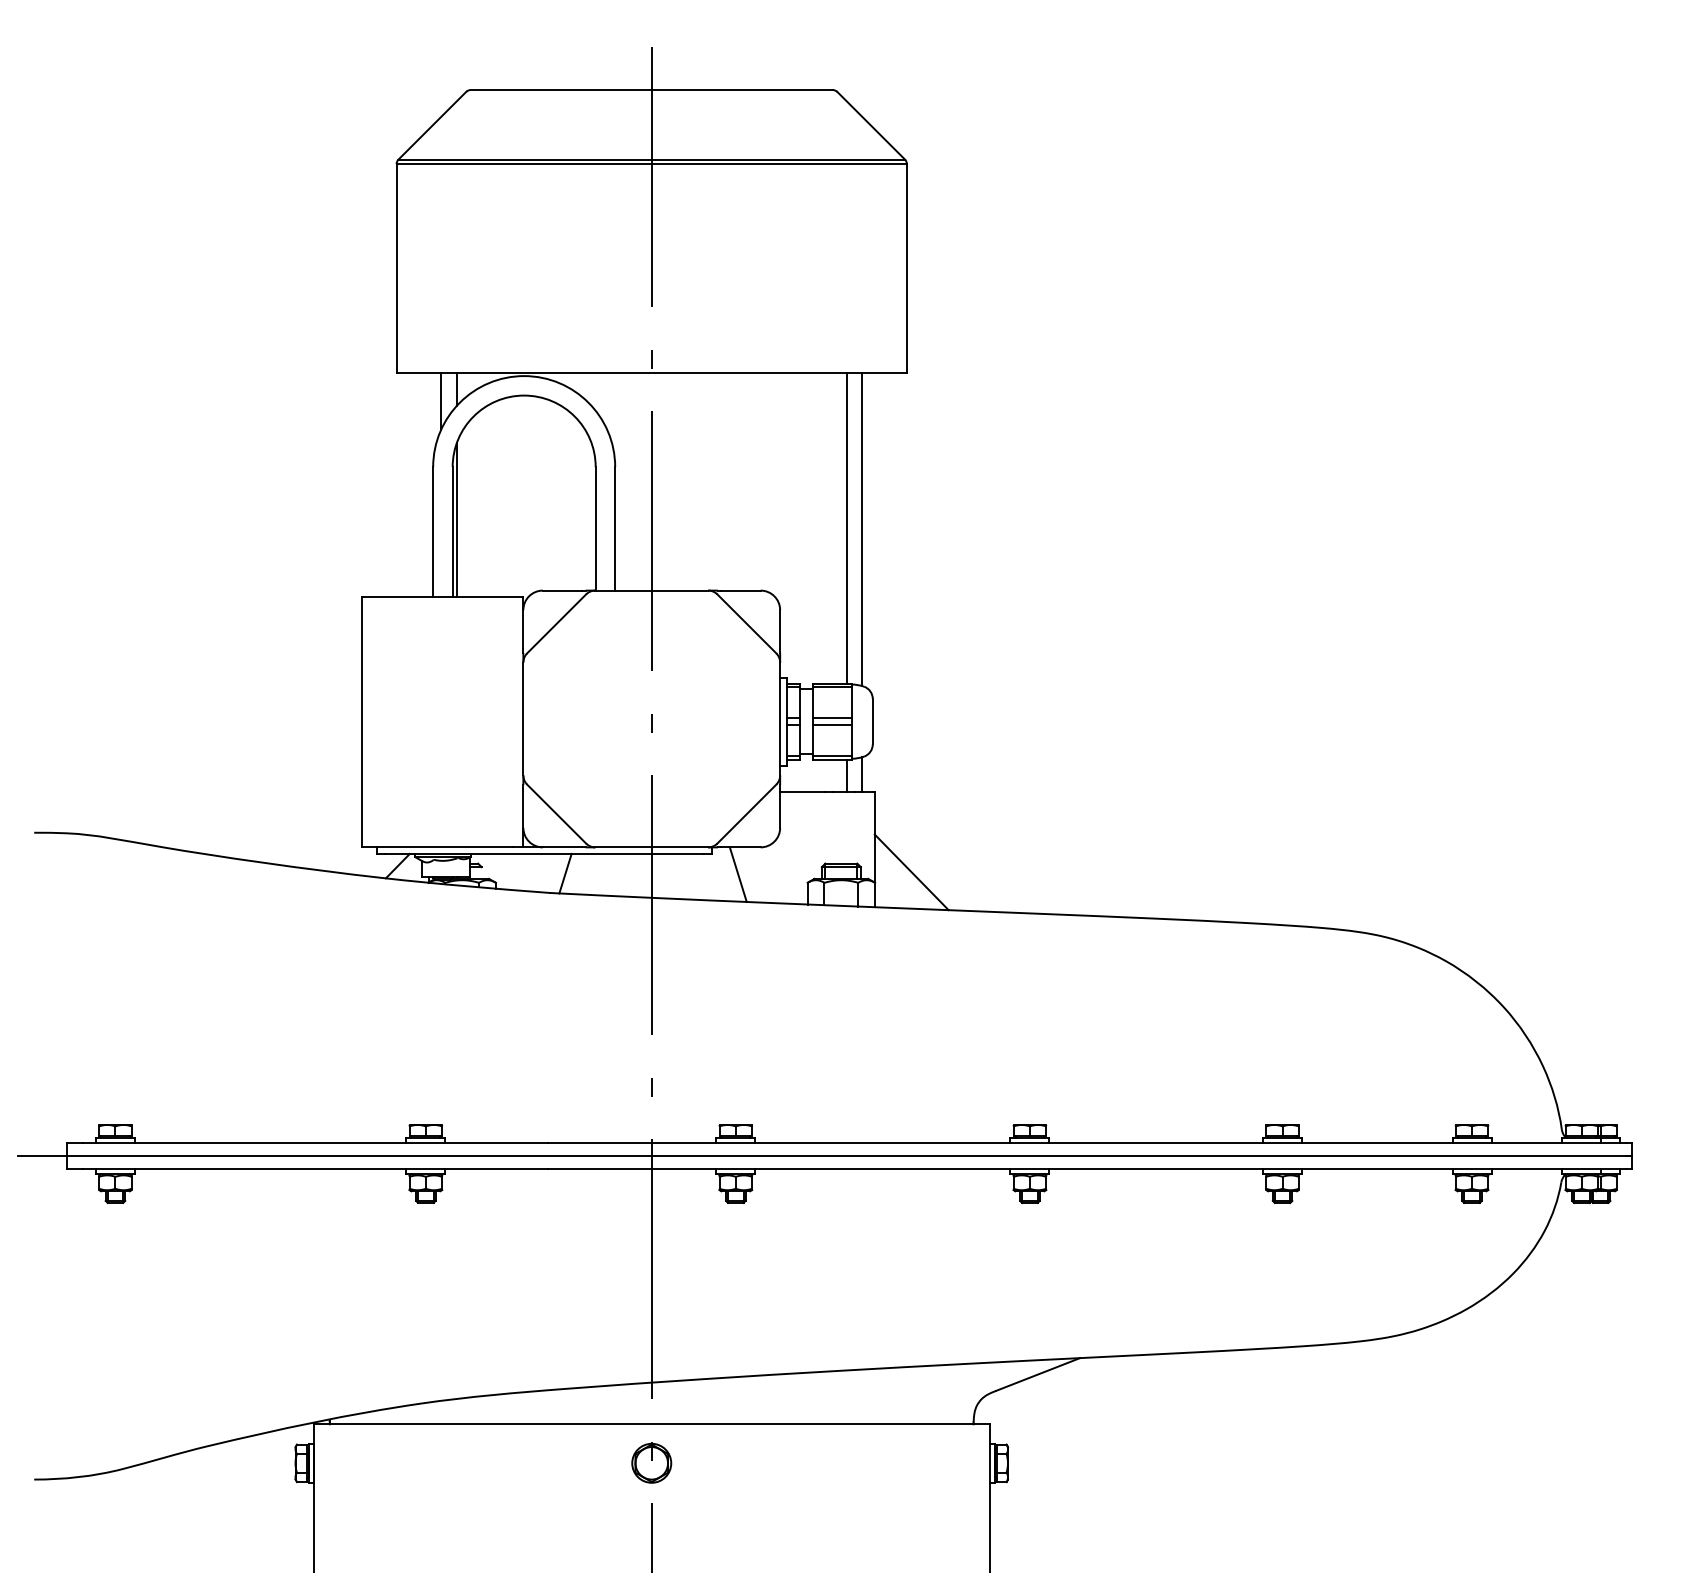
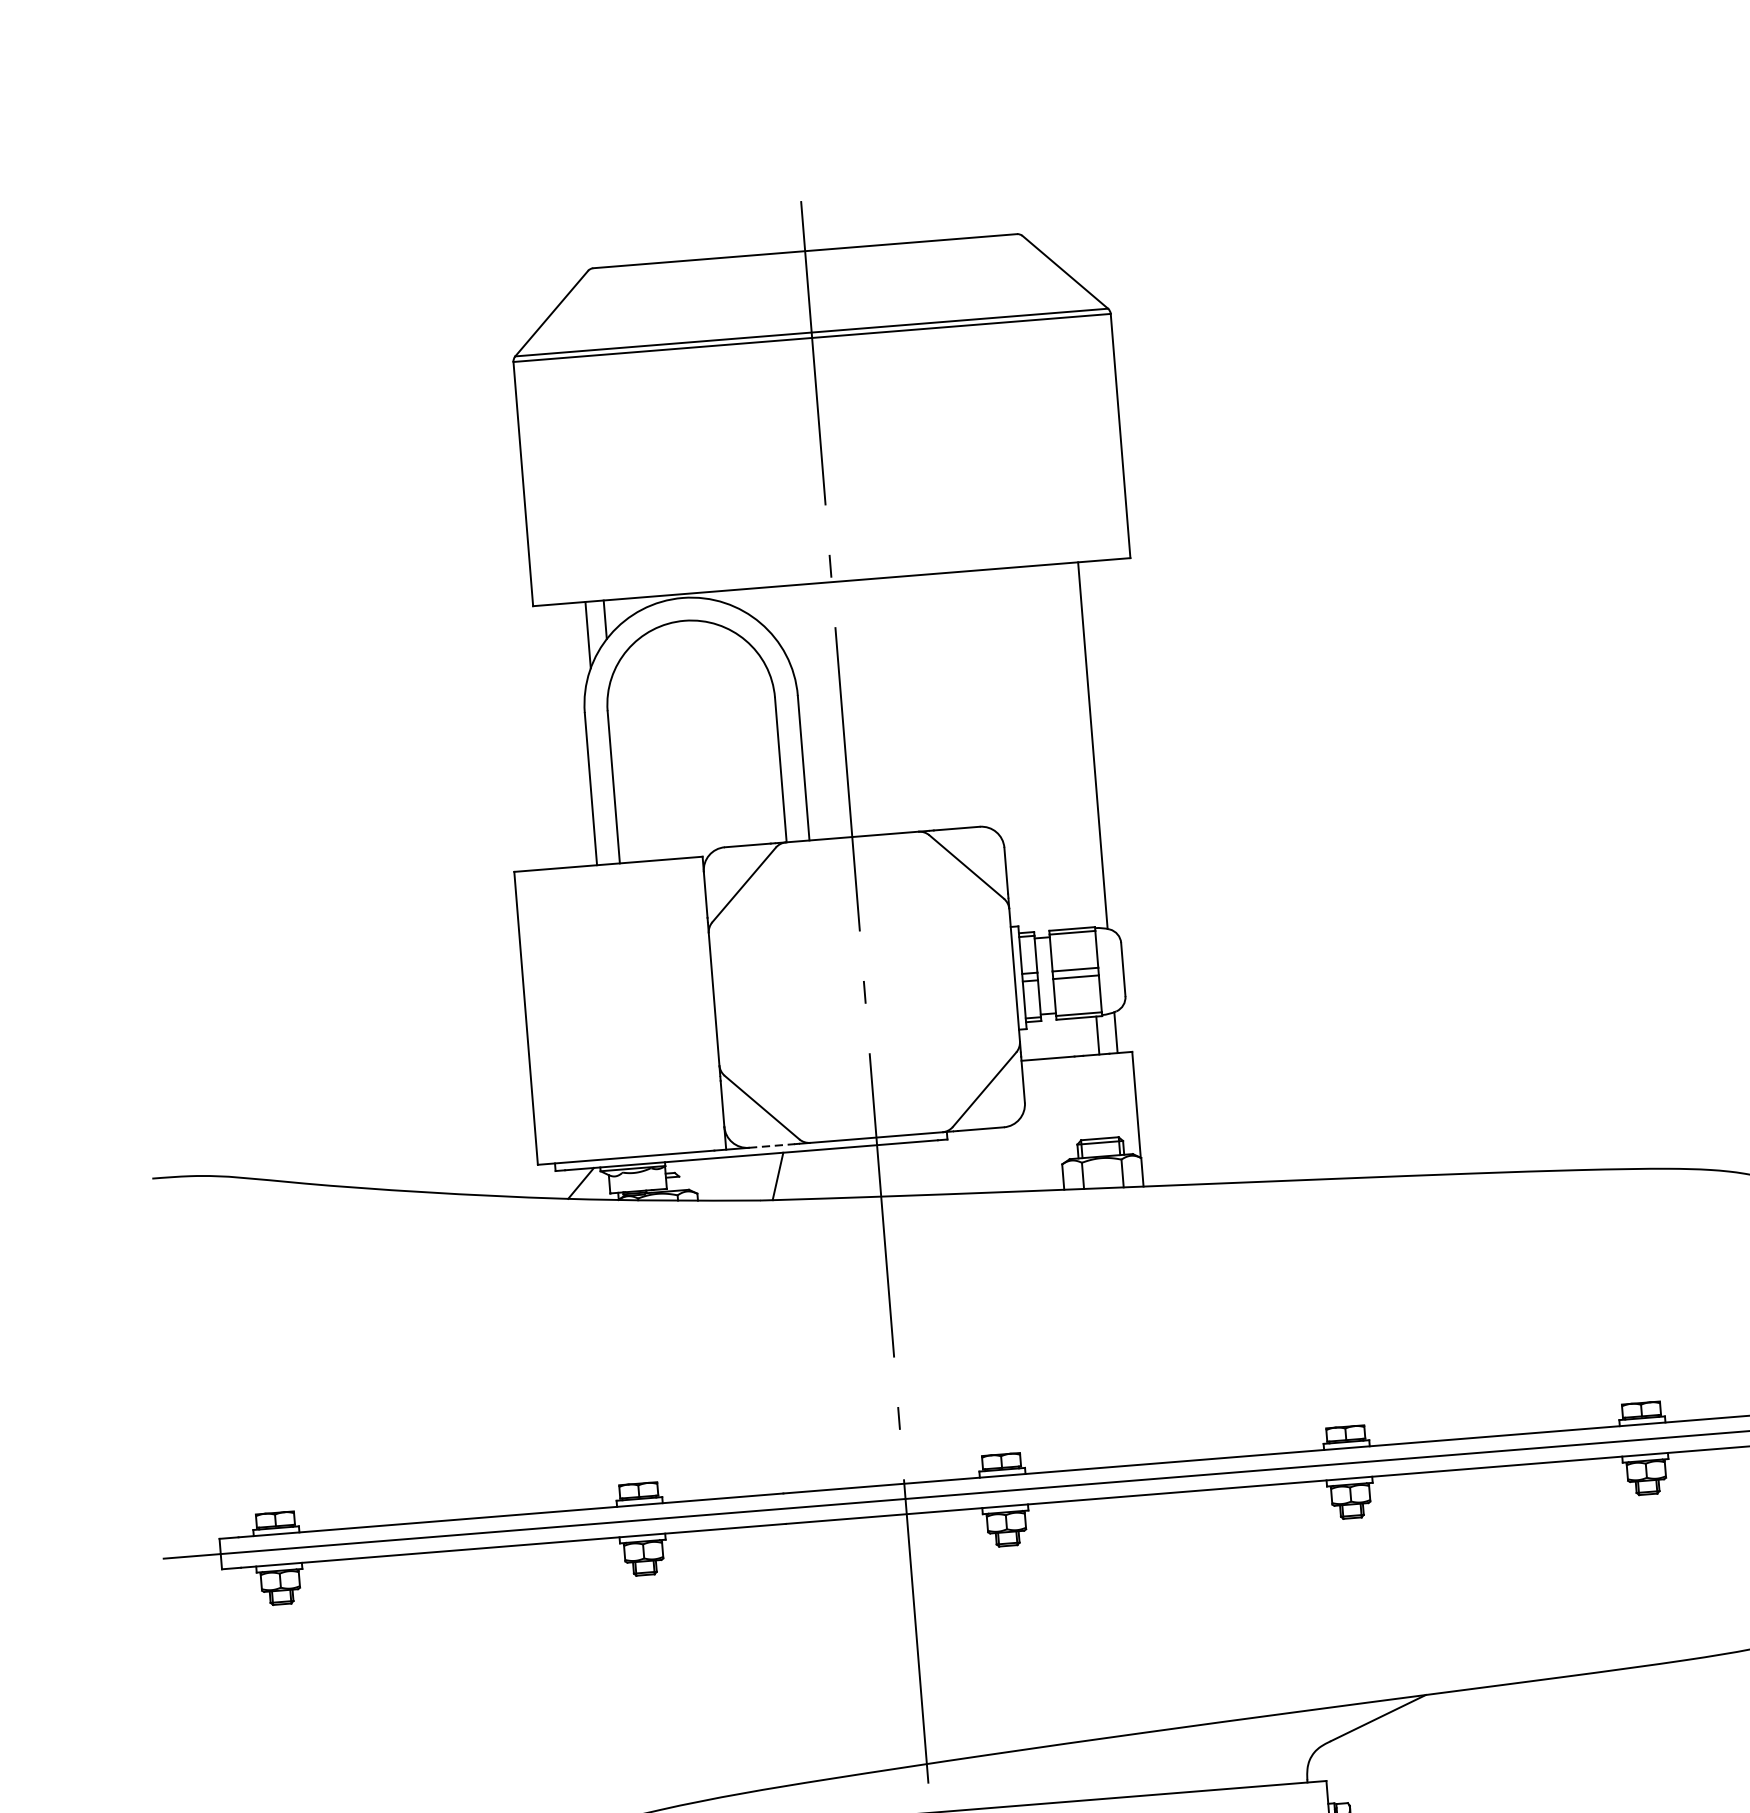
line: (456, 519) -> (617, 772), removed
line: (846, 527) -> (1074, 744), removed
line: (562, 847) -> (772, 1146), solid -> dashed
line: (911, 872) -> (1182, 1142), removed
line: (737, 874) -> (979, 1161), removed

